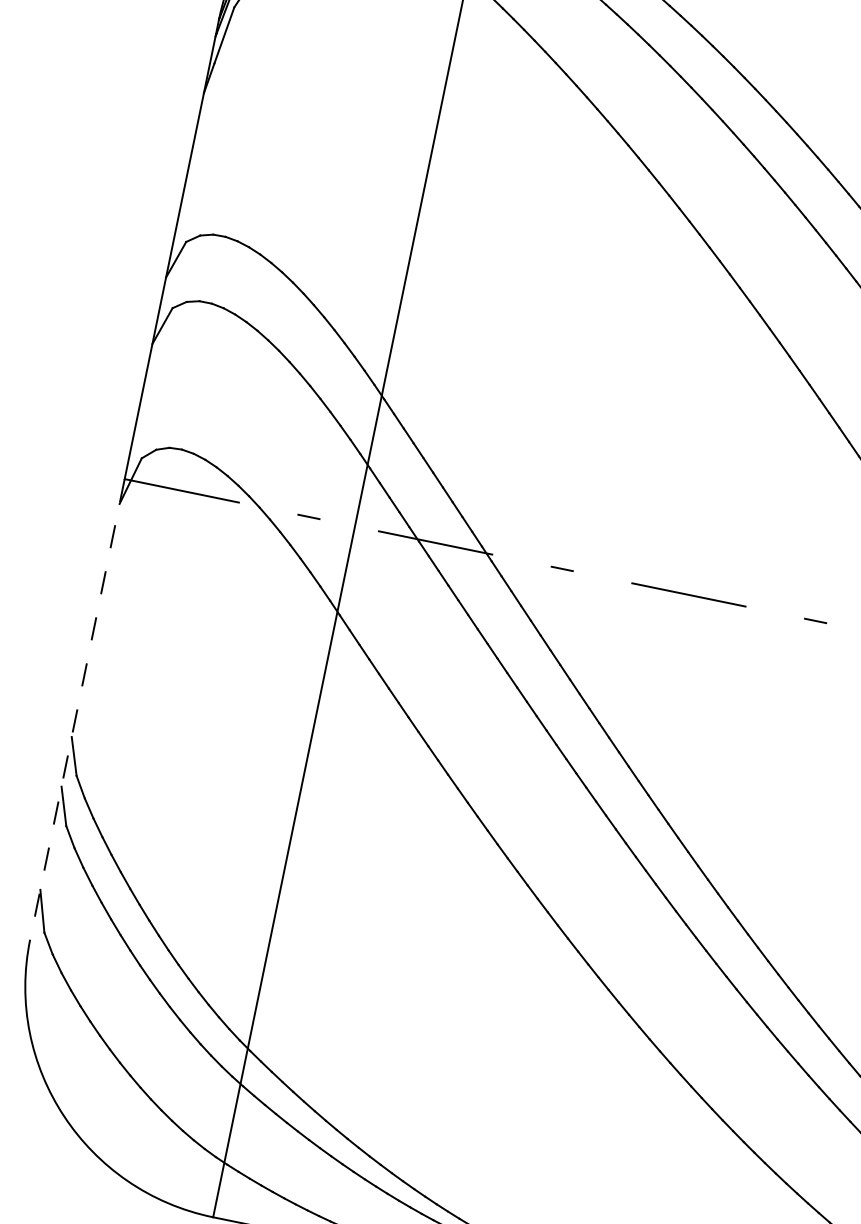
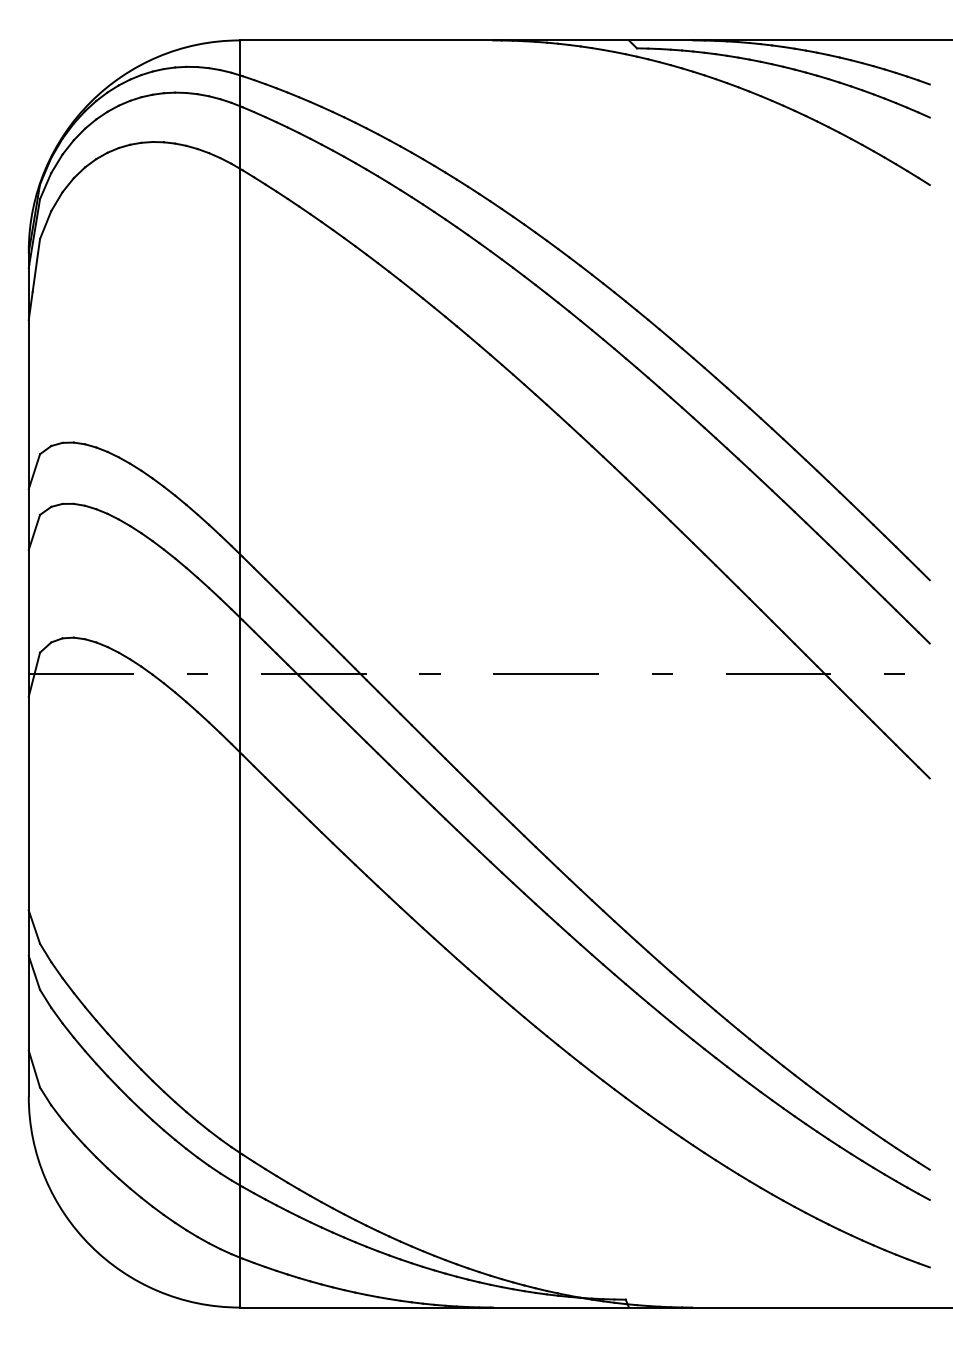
line: (77, 709) -> (28, 885), dashed -> solid

